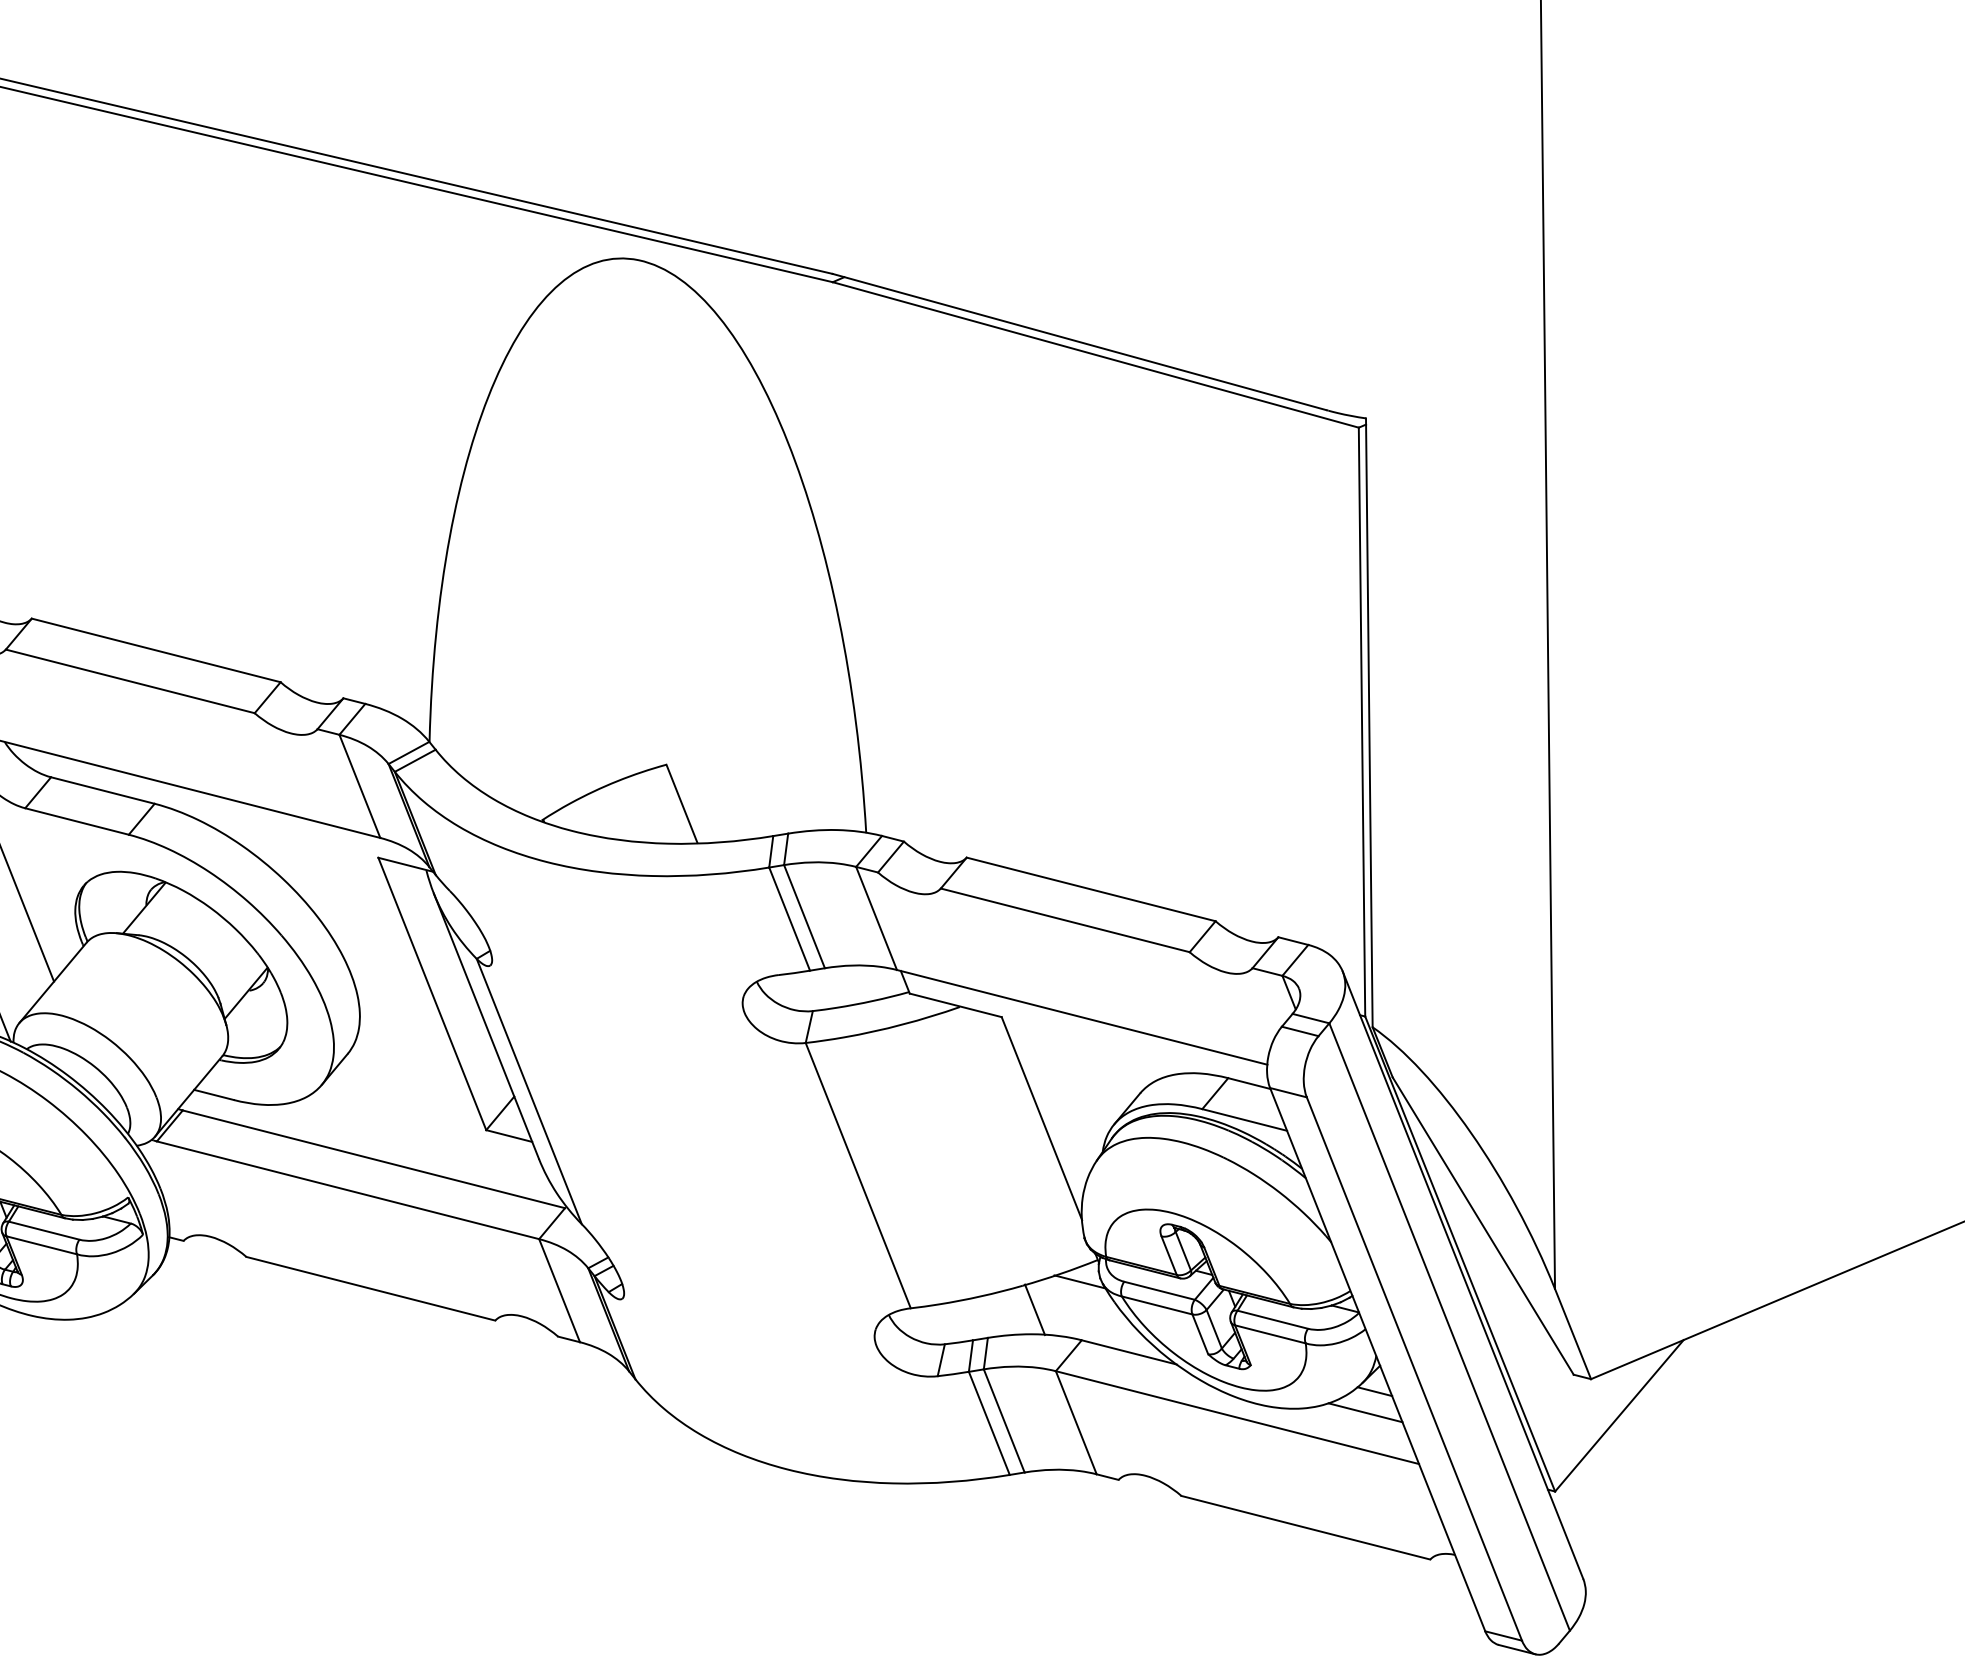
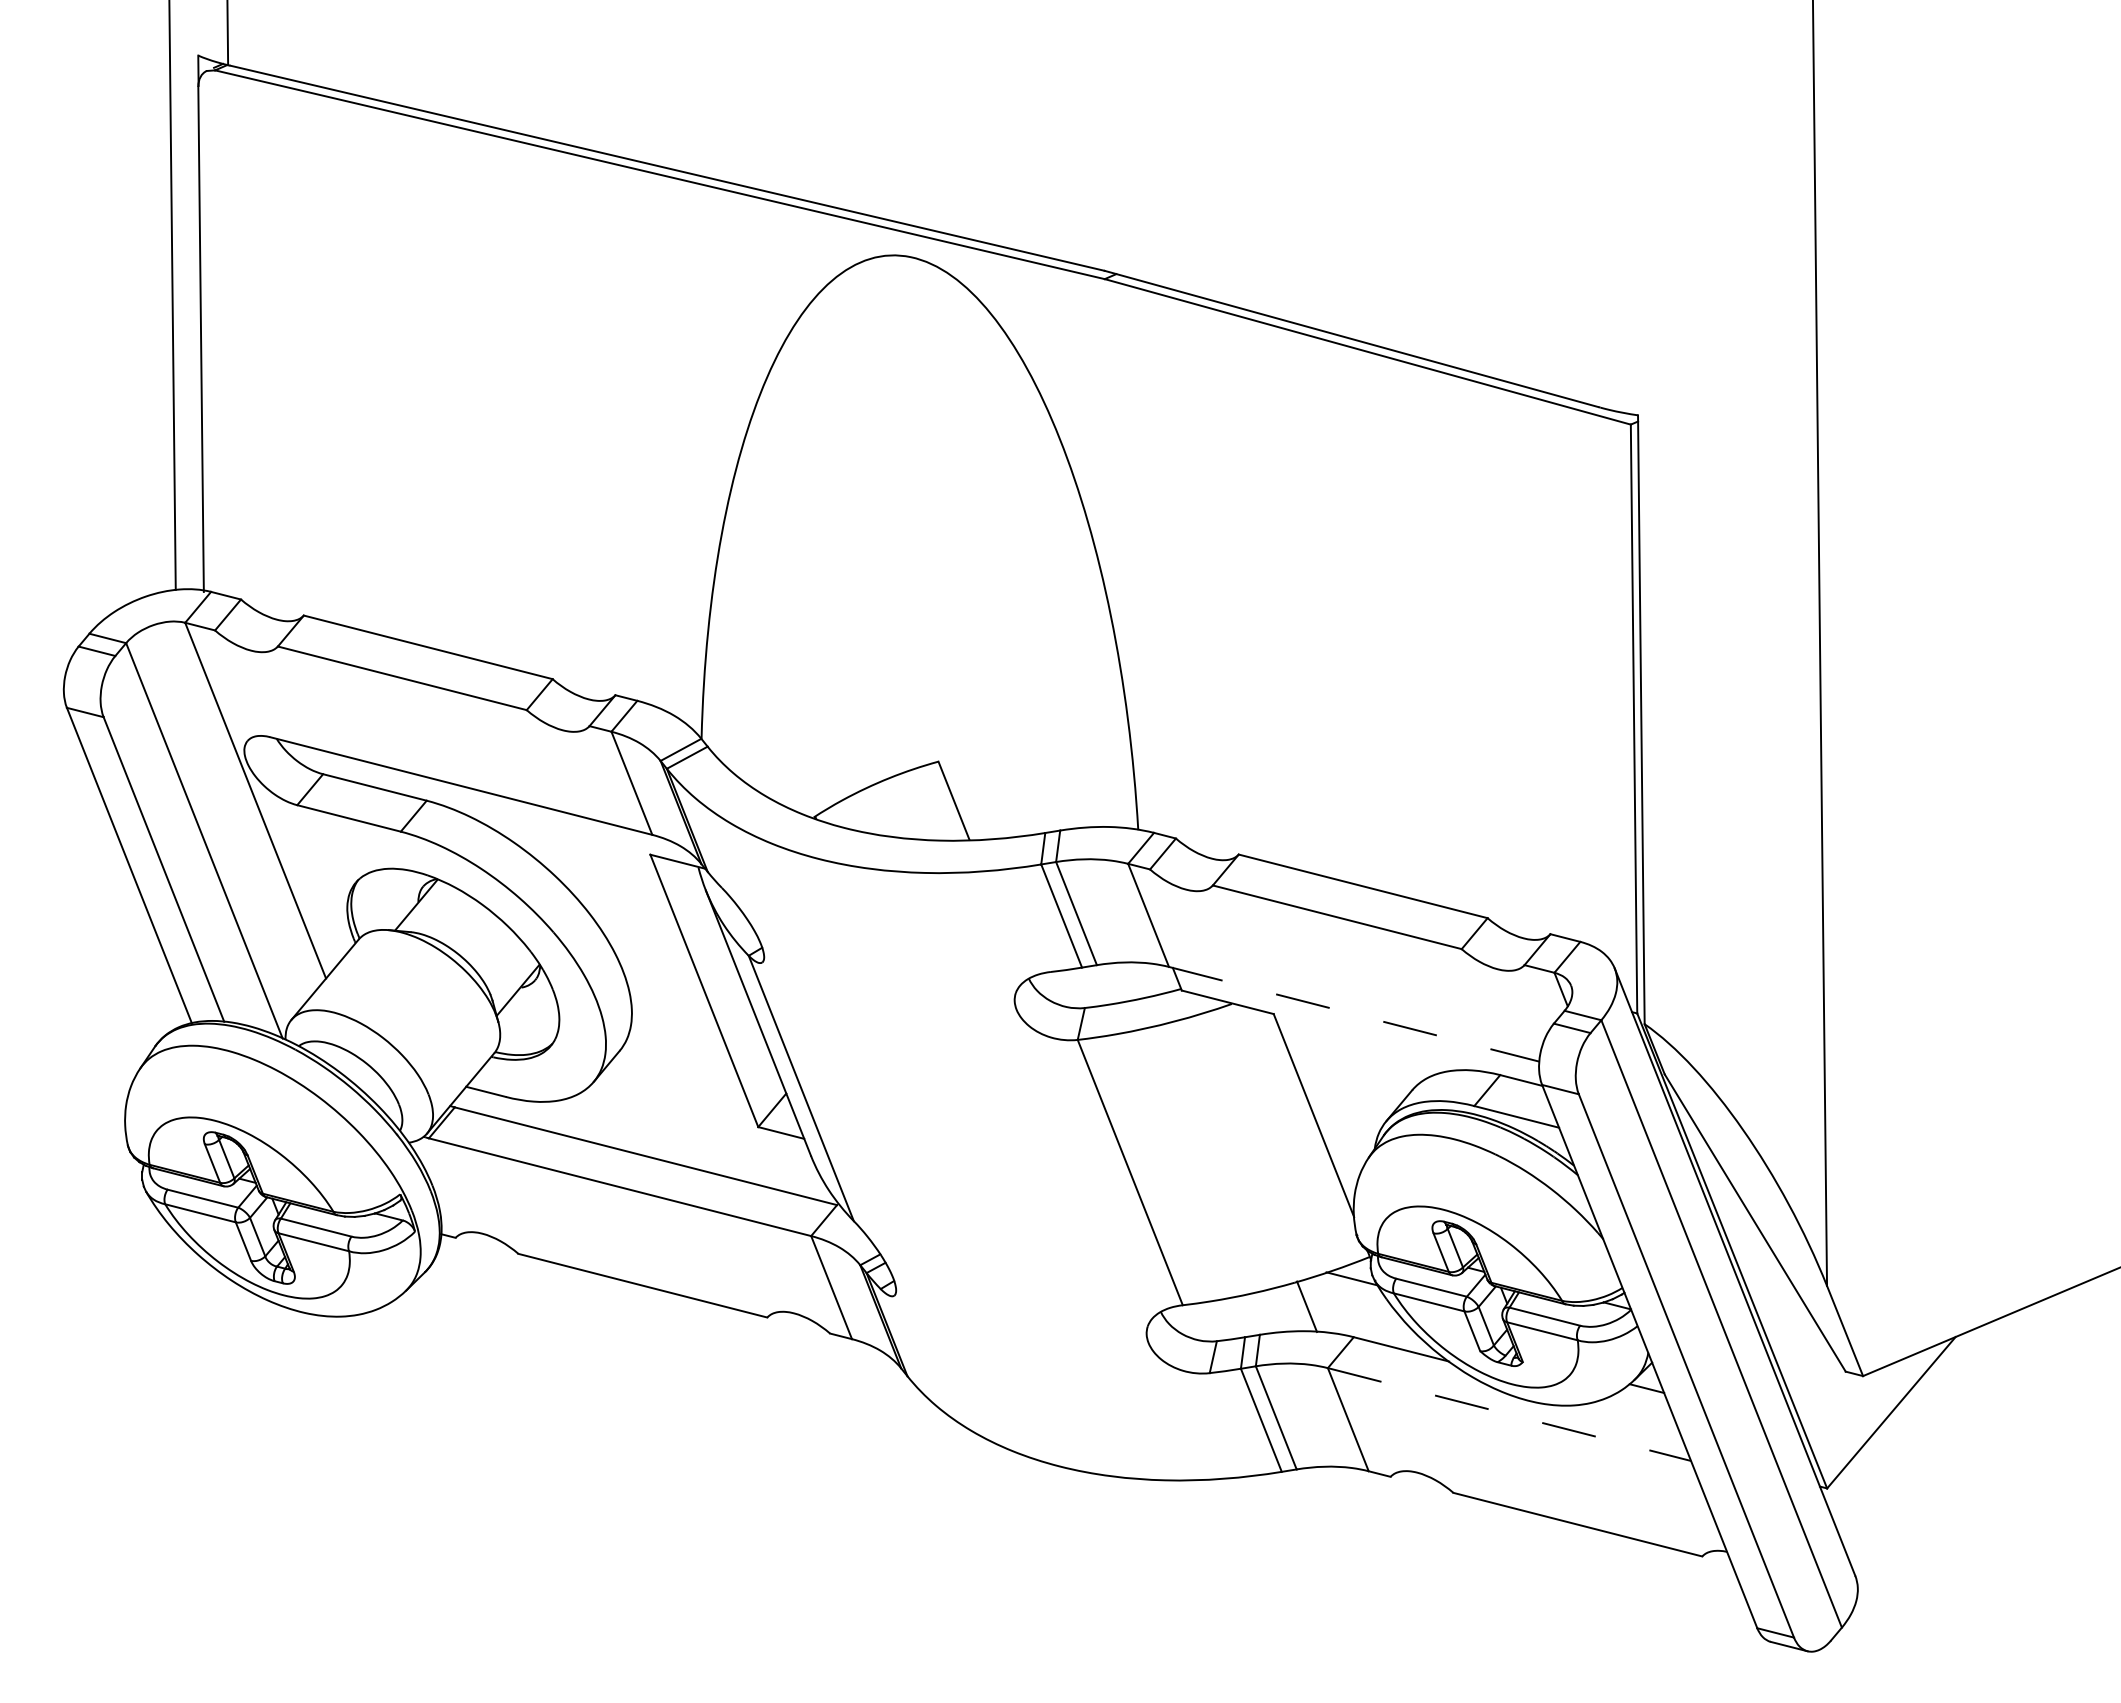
line: (1082, 1017) -> (1354, 1014), solid -> dashed
line: (1365, 1412) -> (1637, 1409), removed
line: (1237, 1417) -> (1509, 1414), solid -> dashed

